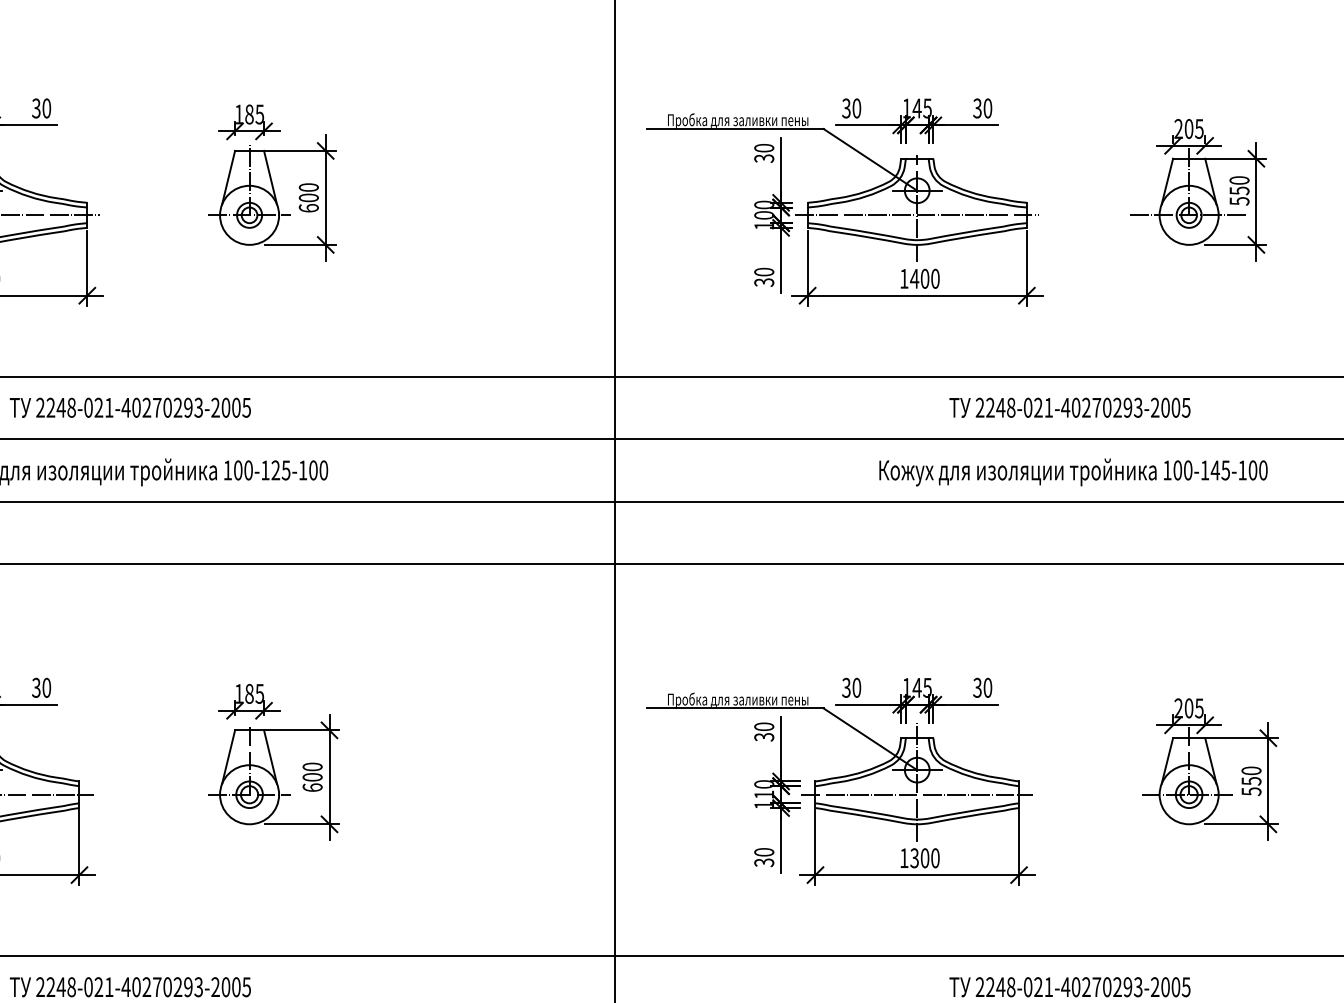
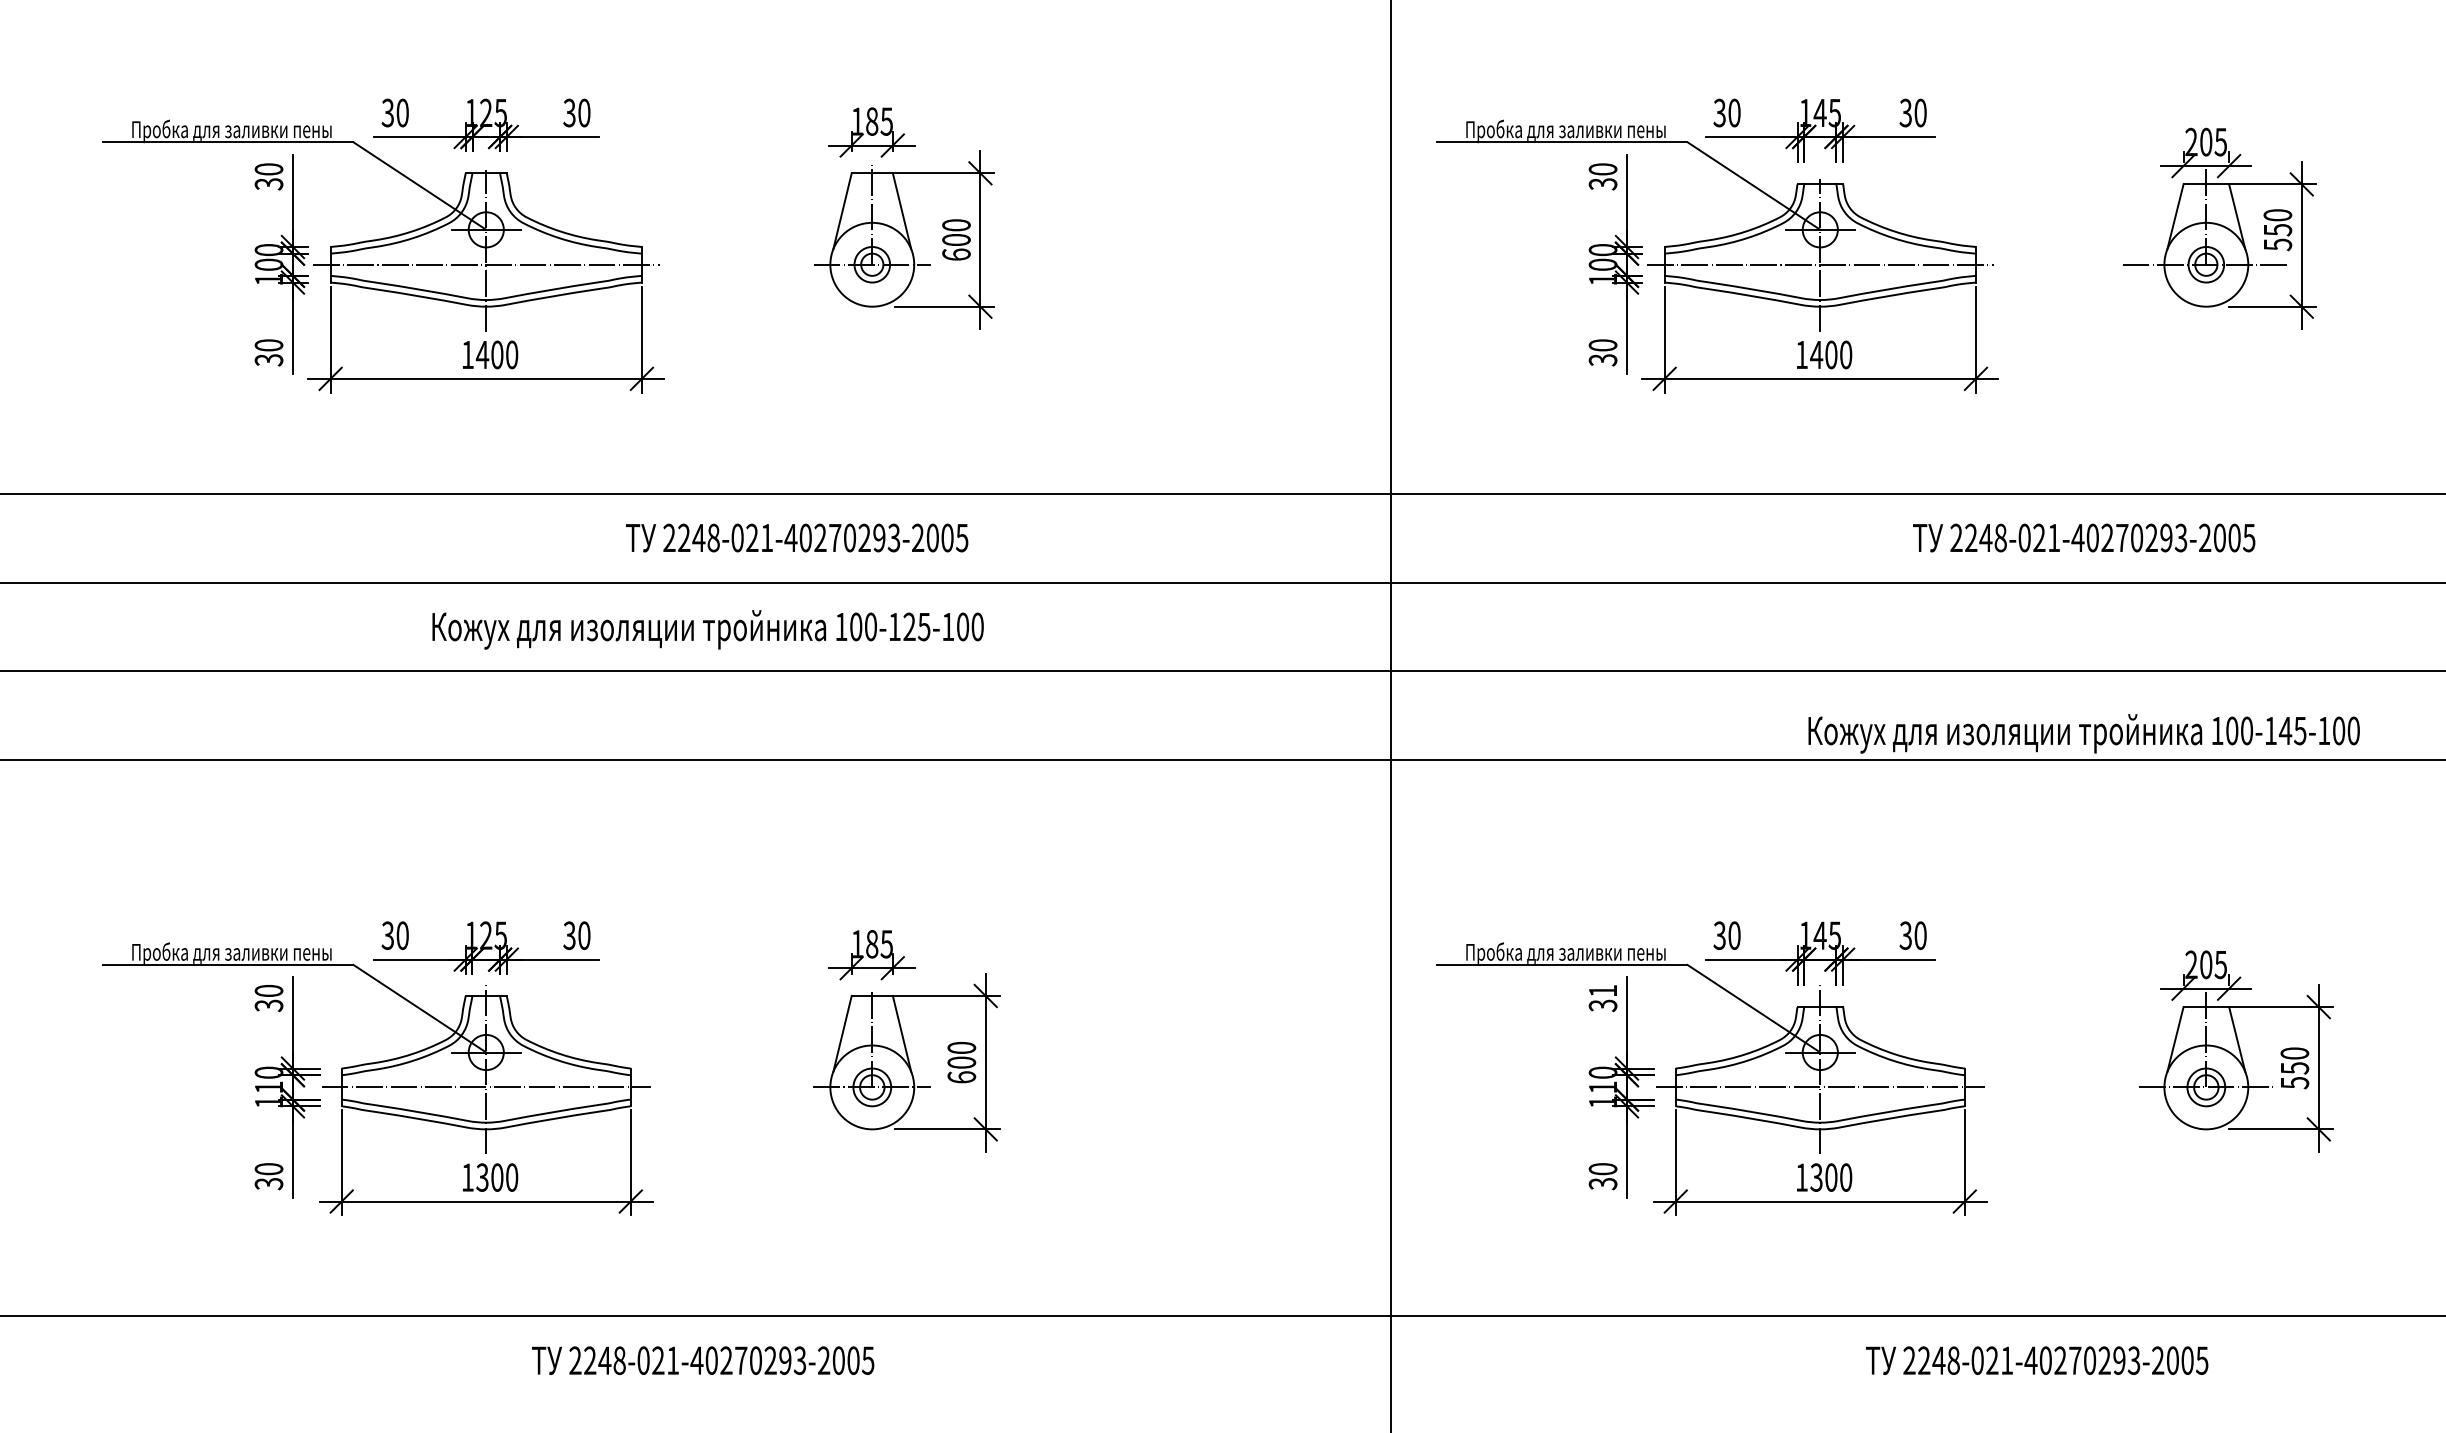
text: (130, 407) -> (797, 537), moved
text: (1070, 407) -> (2084, 537), moved
text: (1073, 472) -> (2083, 733), moved
text: (763, 726) -> (1602, 990), 30 -> 31

